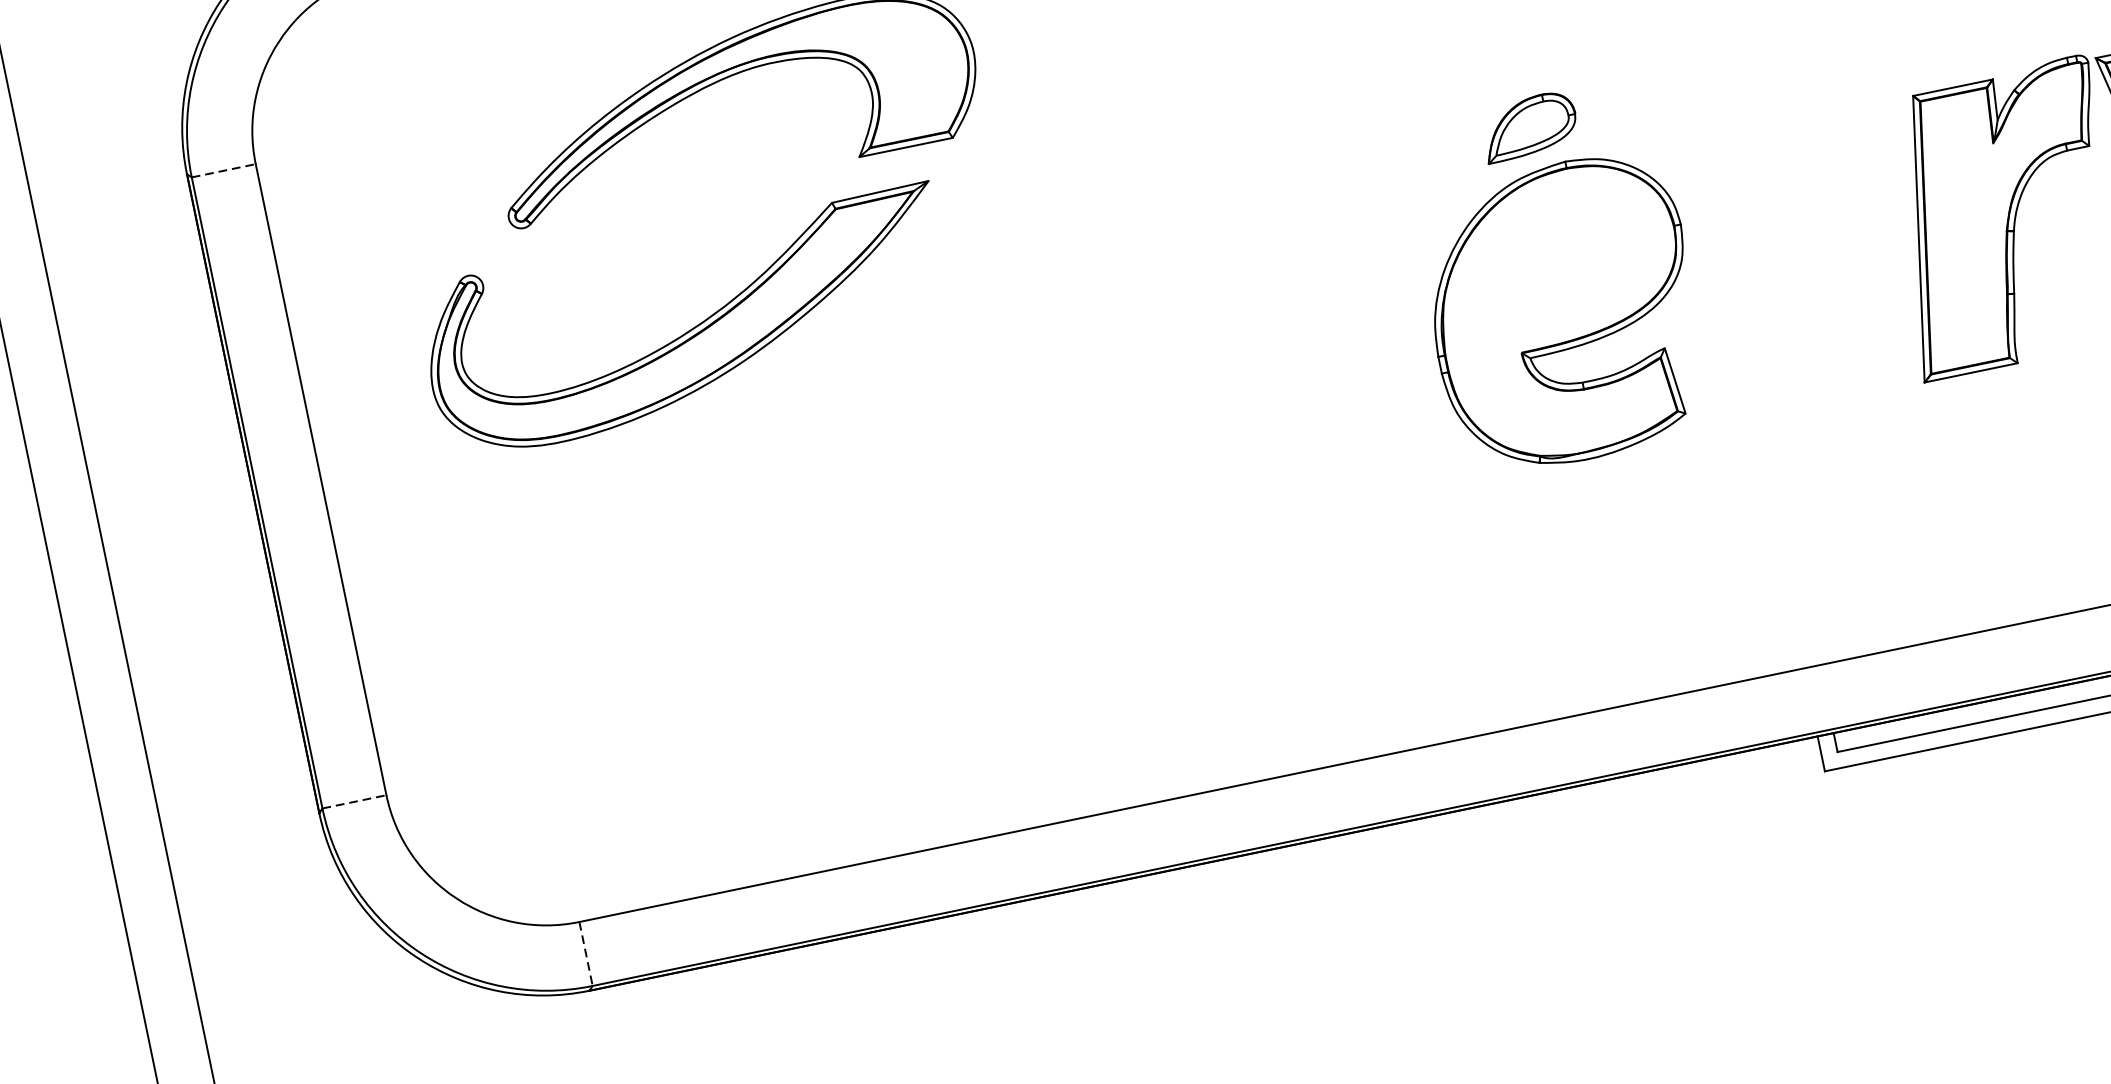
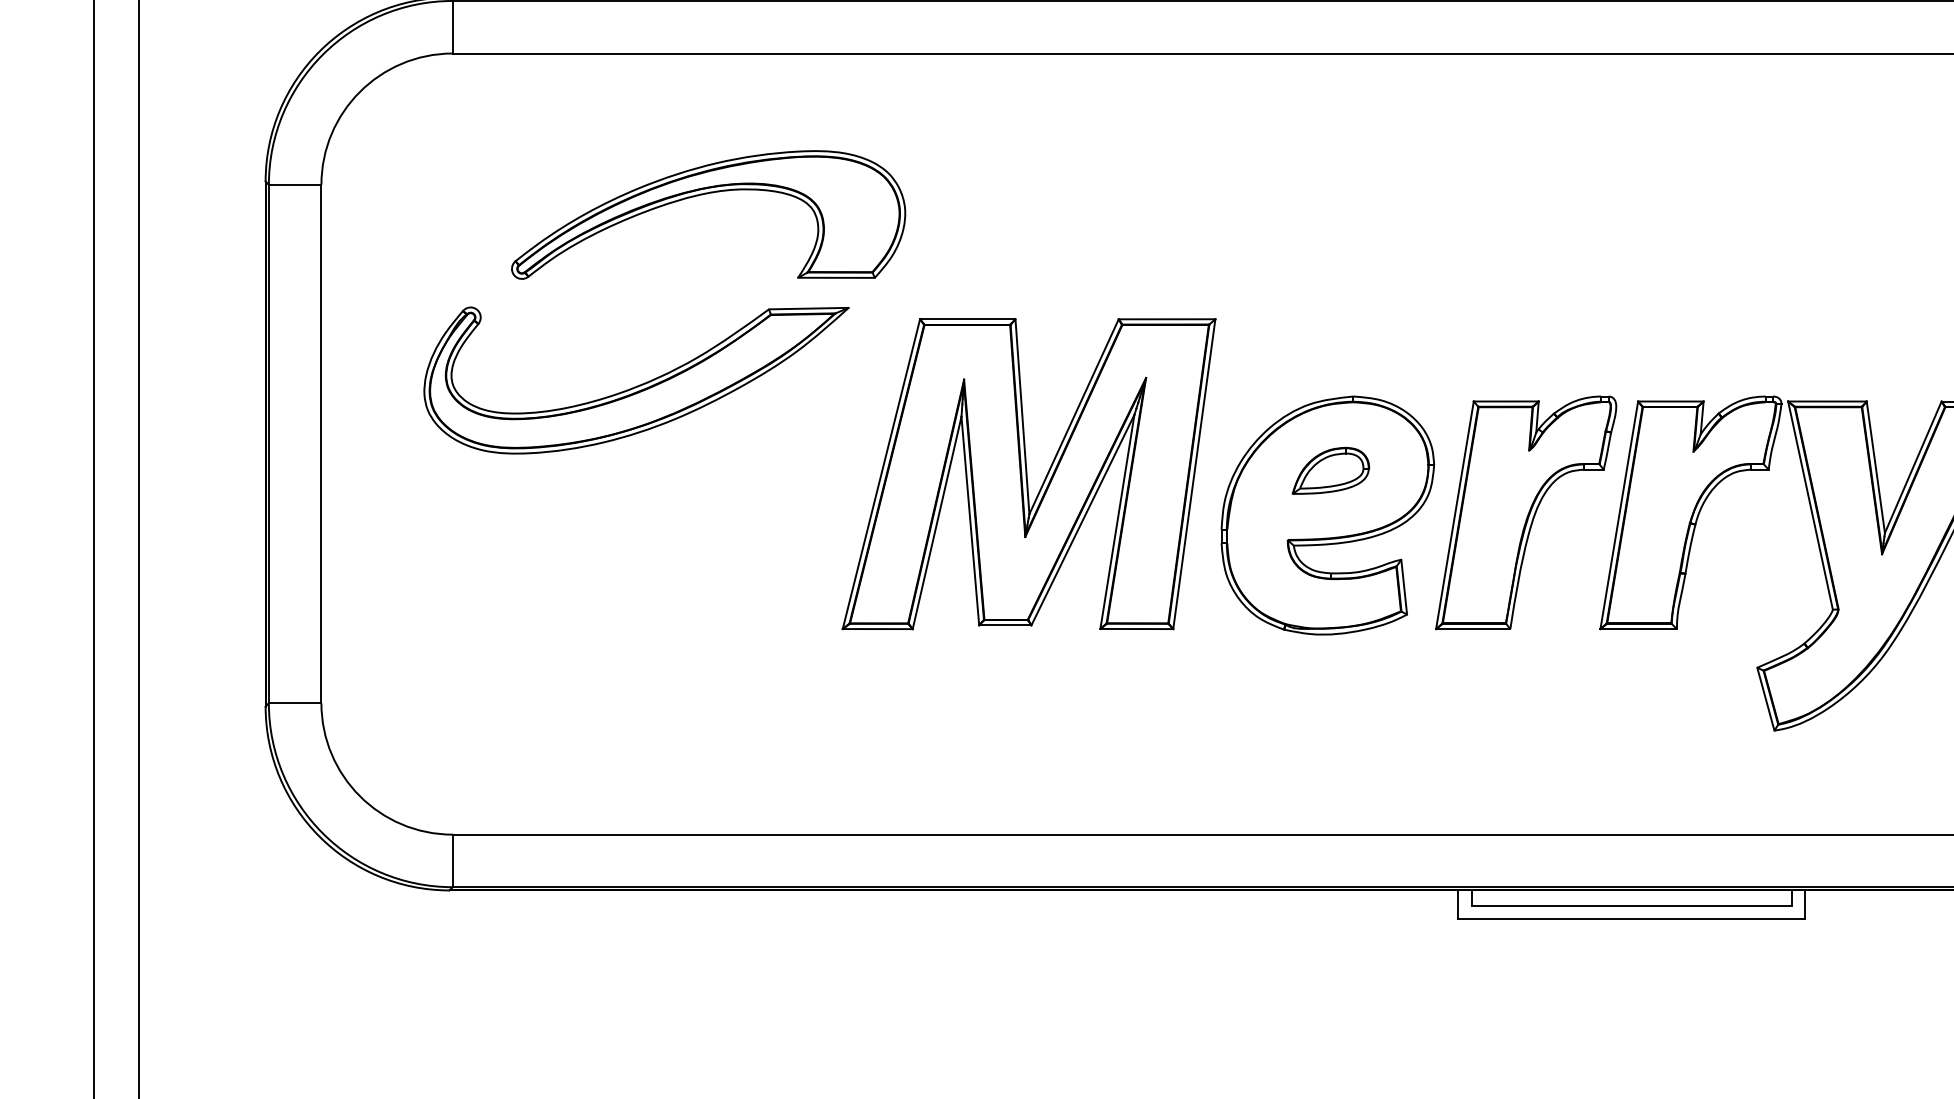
part: (1528, 126) -> (1330, 470), moved
line: (224, 170) -> (295, 184), dashed -> solid
part: (1805, 259) -> (1526, 512), added
part: (1189, 338) -> (1028, 474), added
line: (354, 802) -> (295, 703), dashed -> solid
line: (585, 954) -> (452, 861), dashed -> solid

